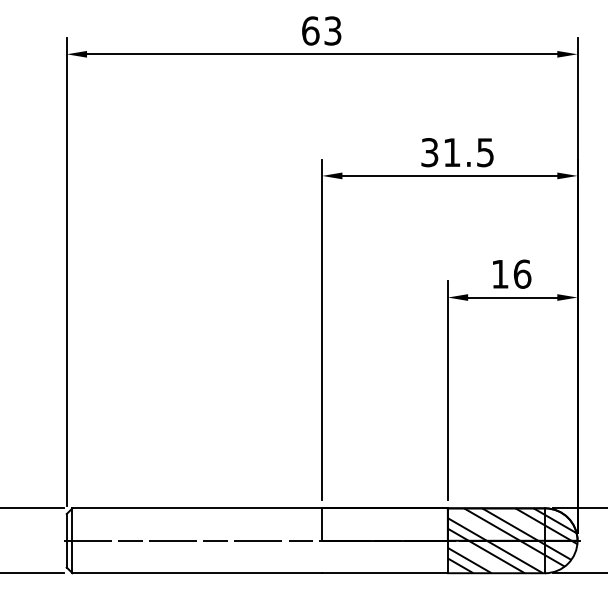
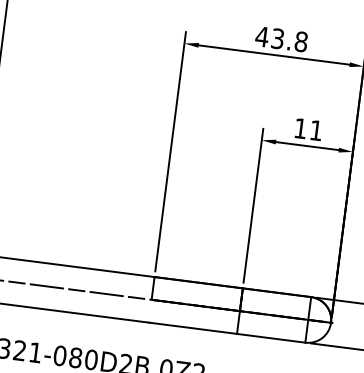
text: (457, 152) -> (281, 39), 31.5 -> 43.8
text: (522, 273) -> (316, 130), 16 -> 11
hatch: (512, 540) -> (285, 316), removed

